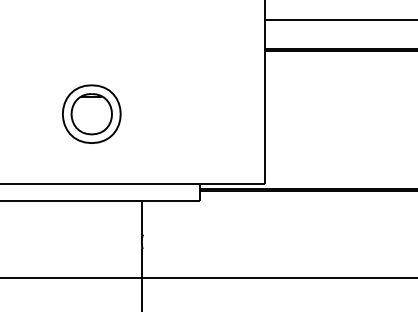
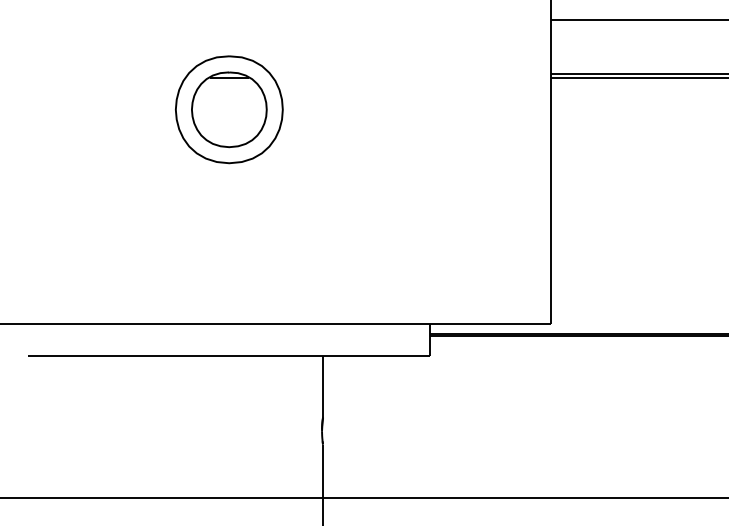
part: (91, 113) -> (228, 108), moved

